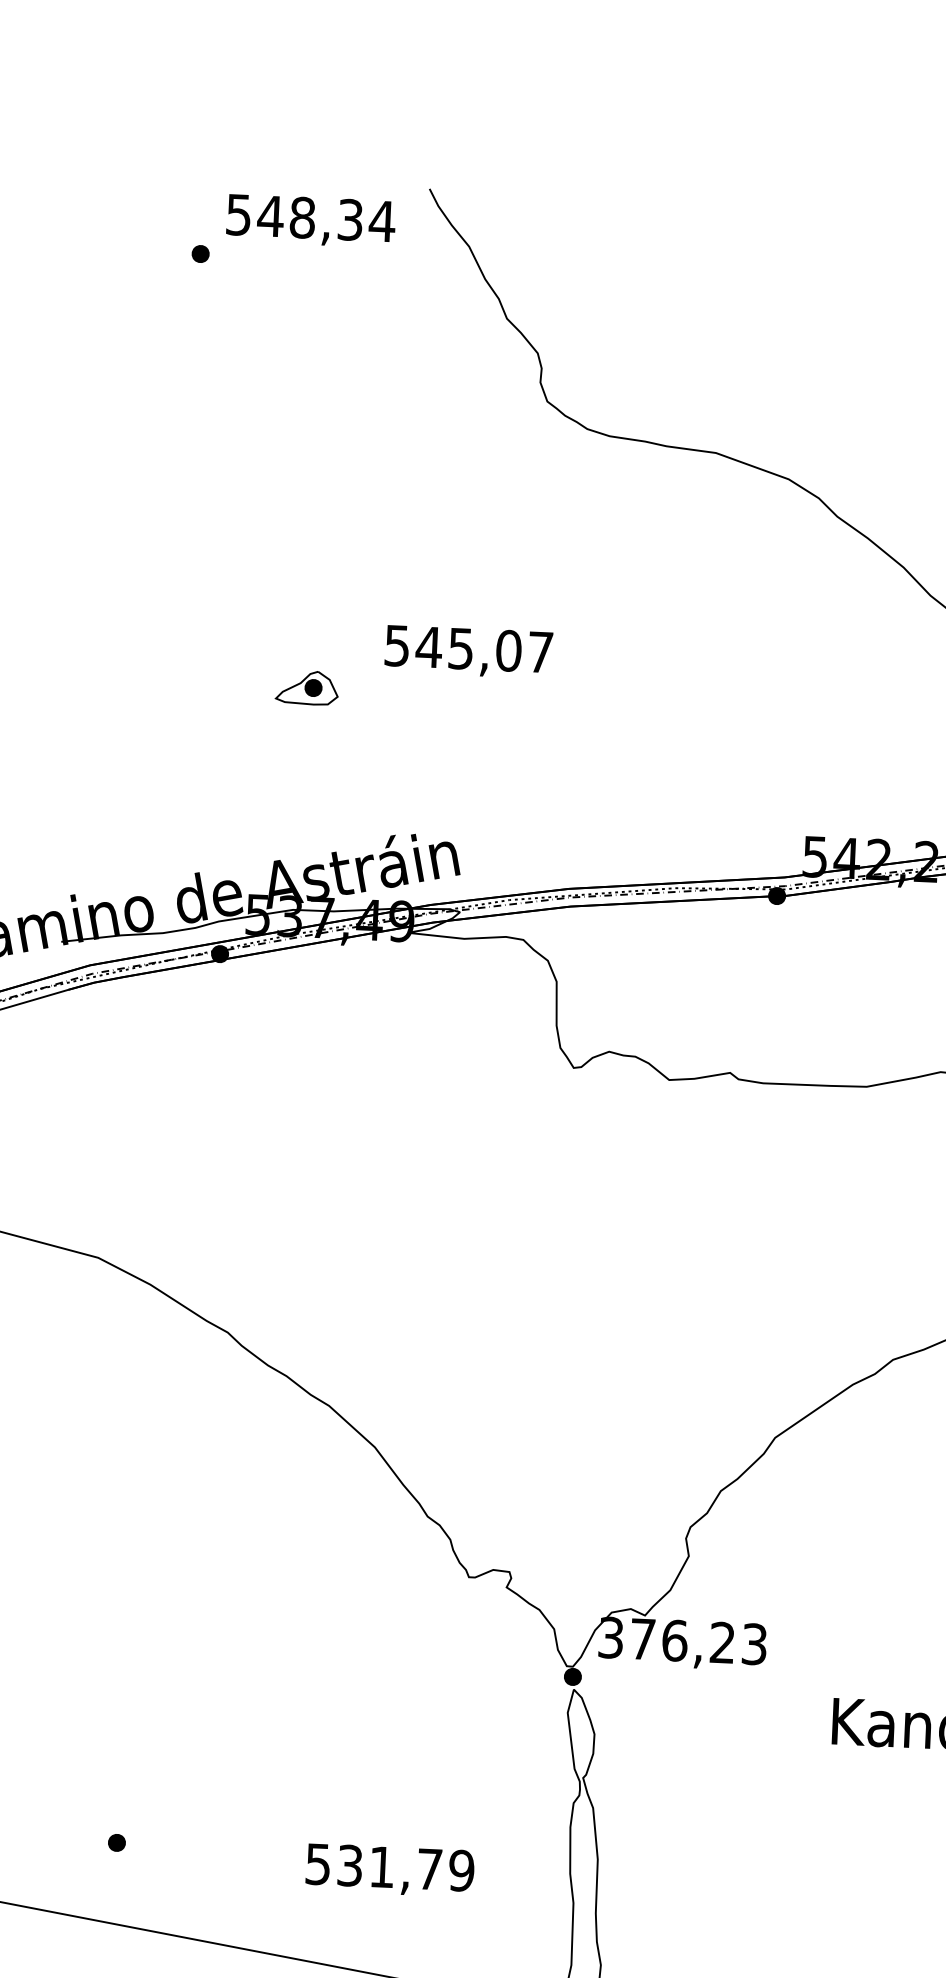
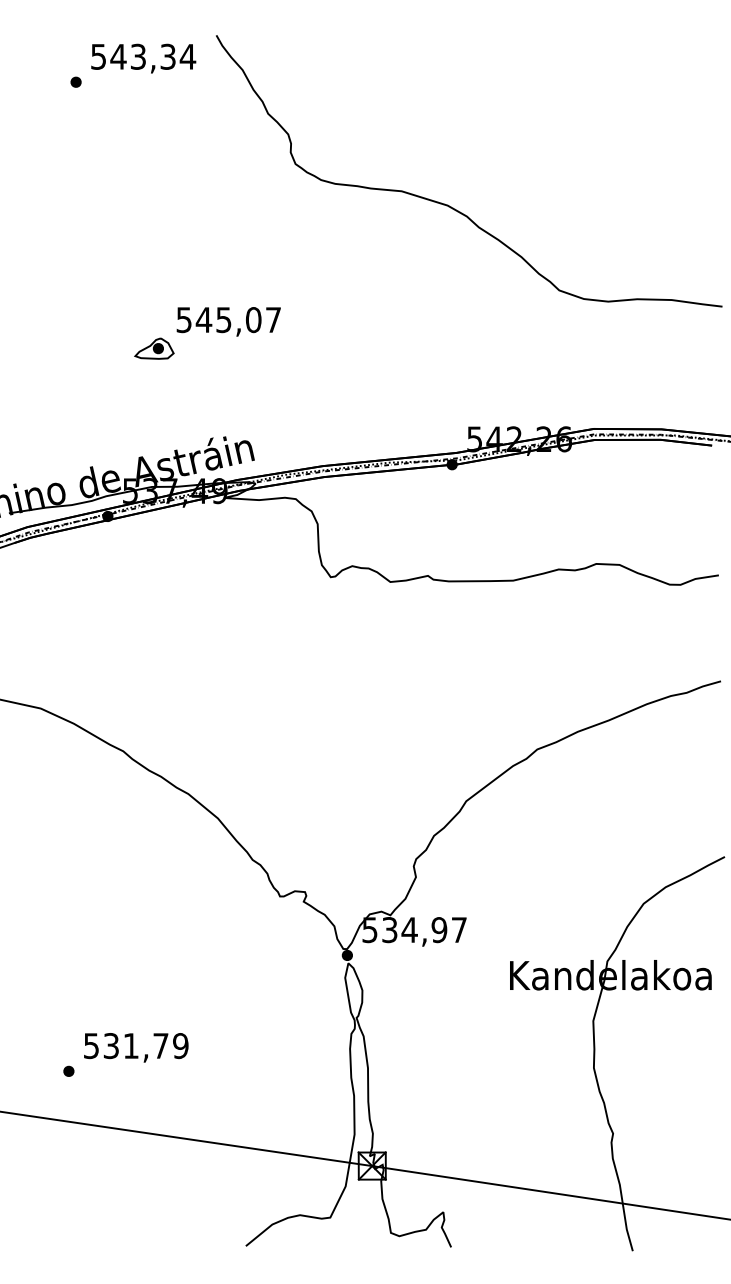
text: (302, 217) -> (138, 56), 548,34 -> 543,34
text: (468, 651) -> (228, 321), moved
text: (682, 1641) -> (414, 930), 376,23 -> 534,97
text: (390, 1869) -> (136, 1047), moved

